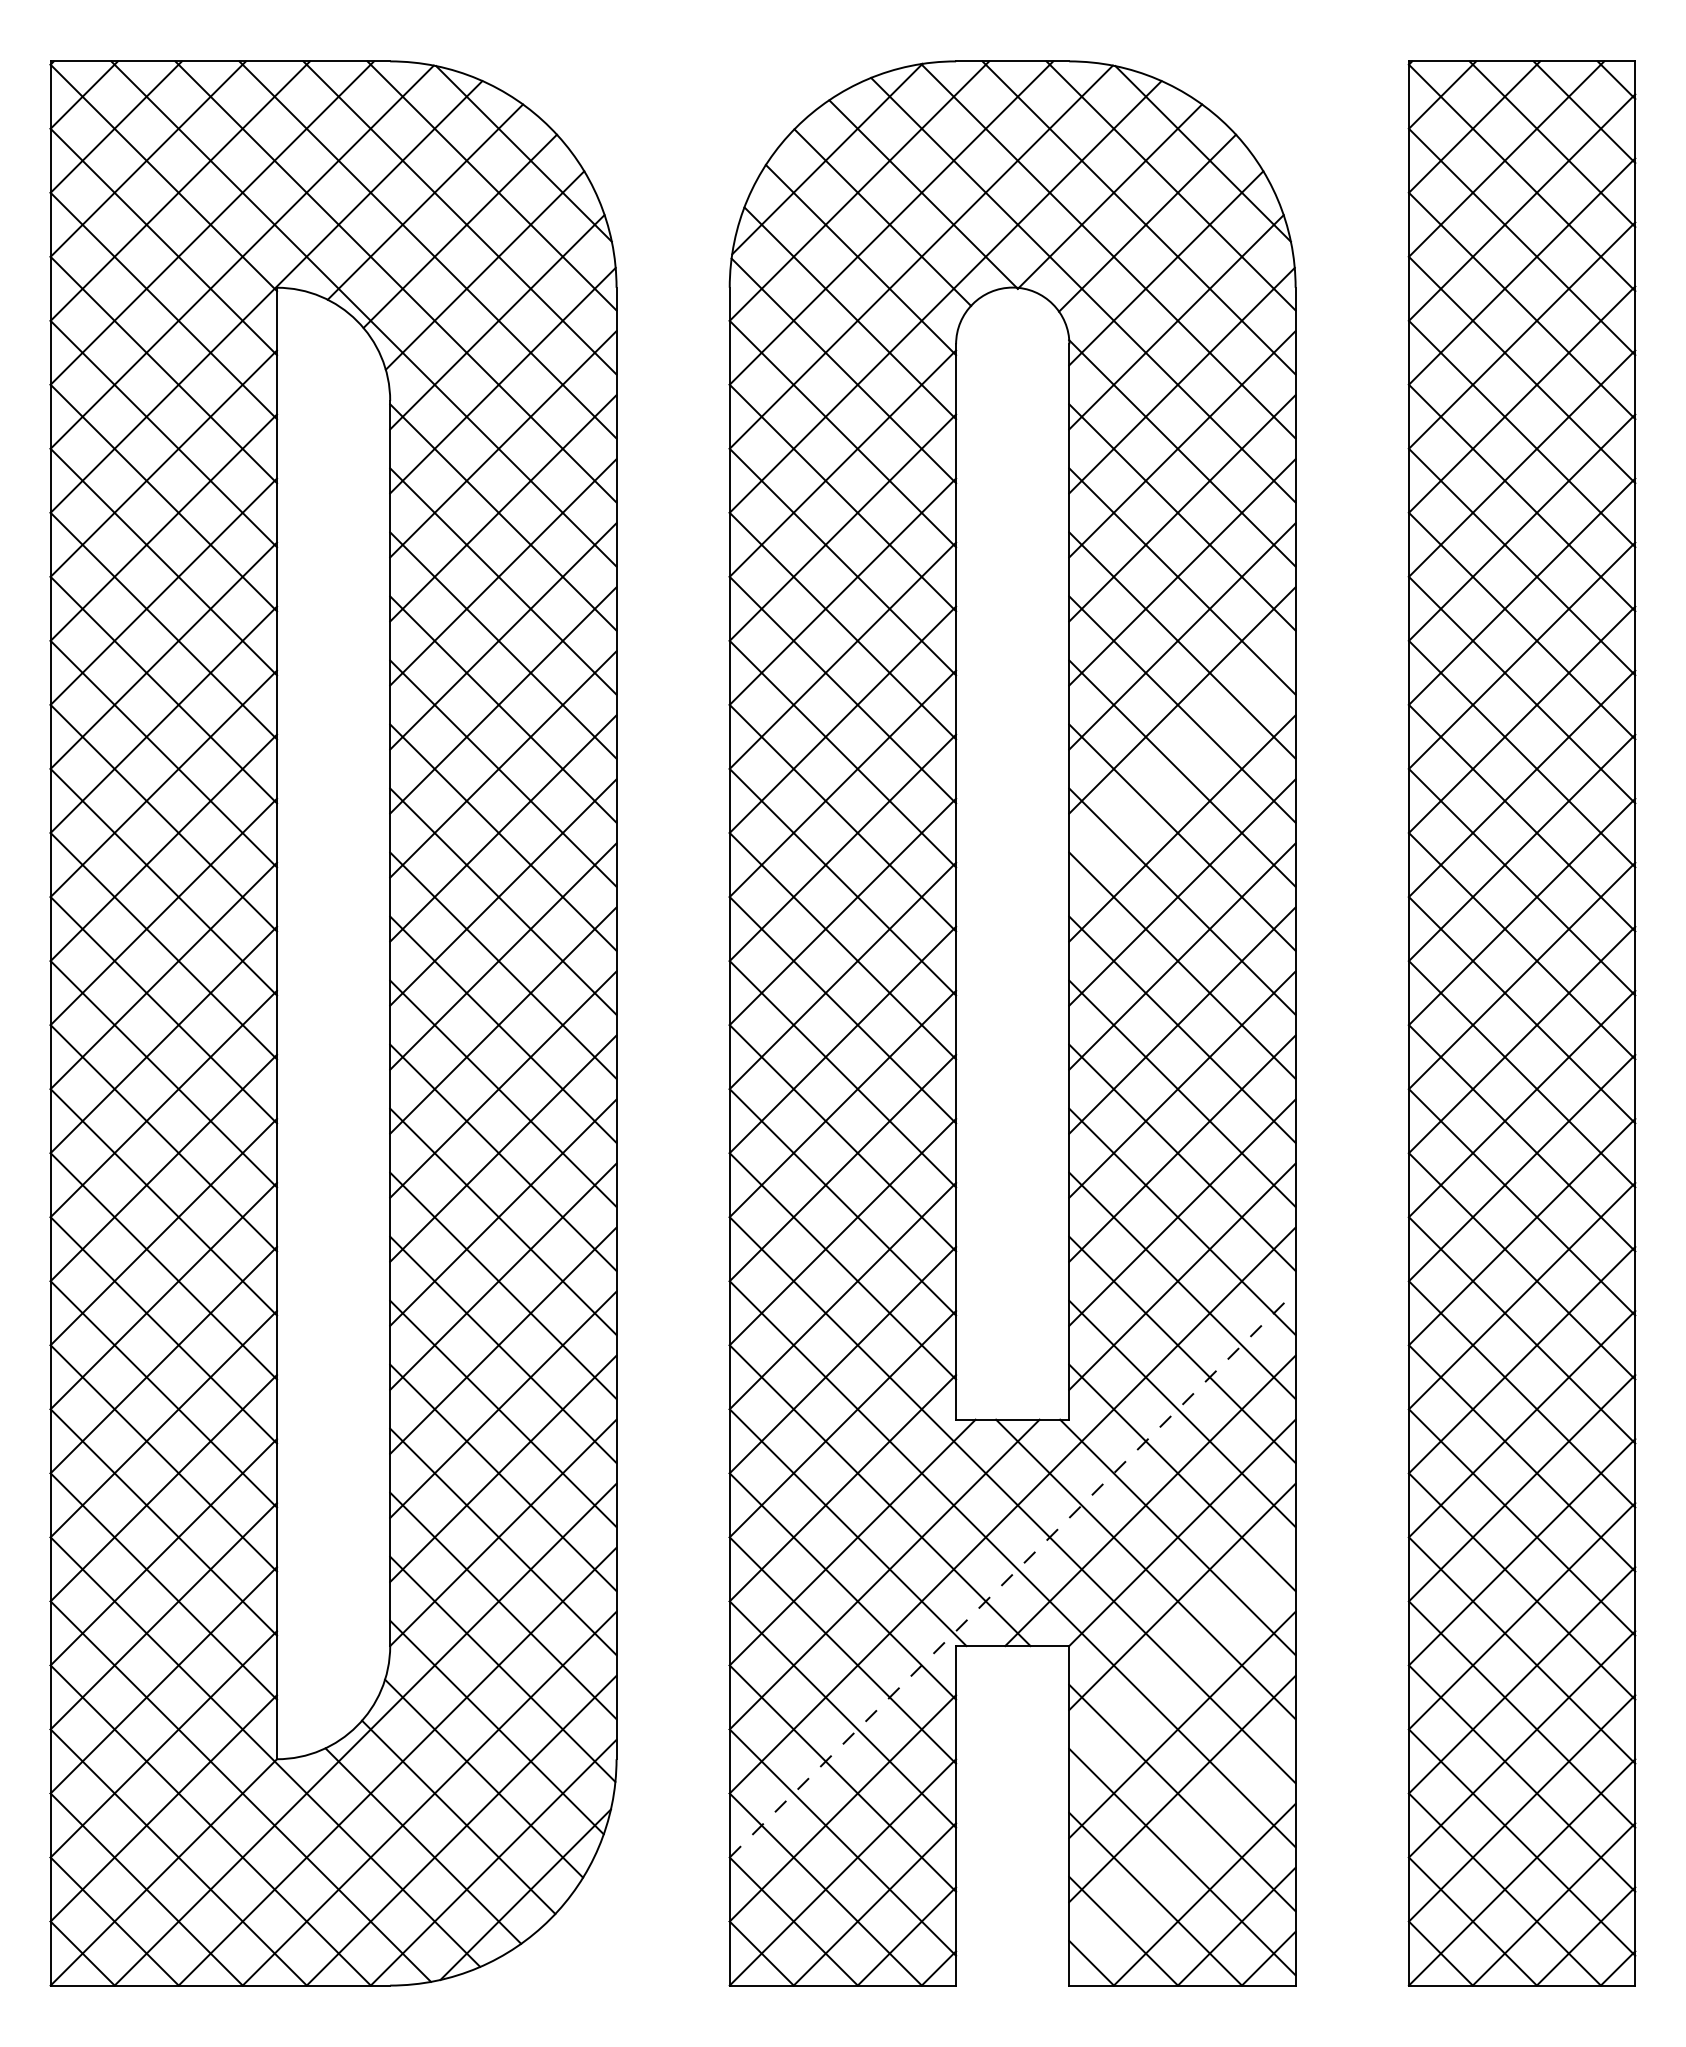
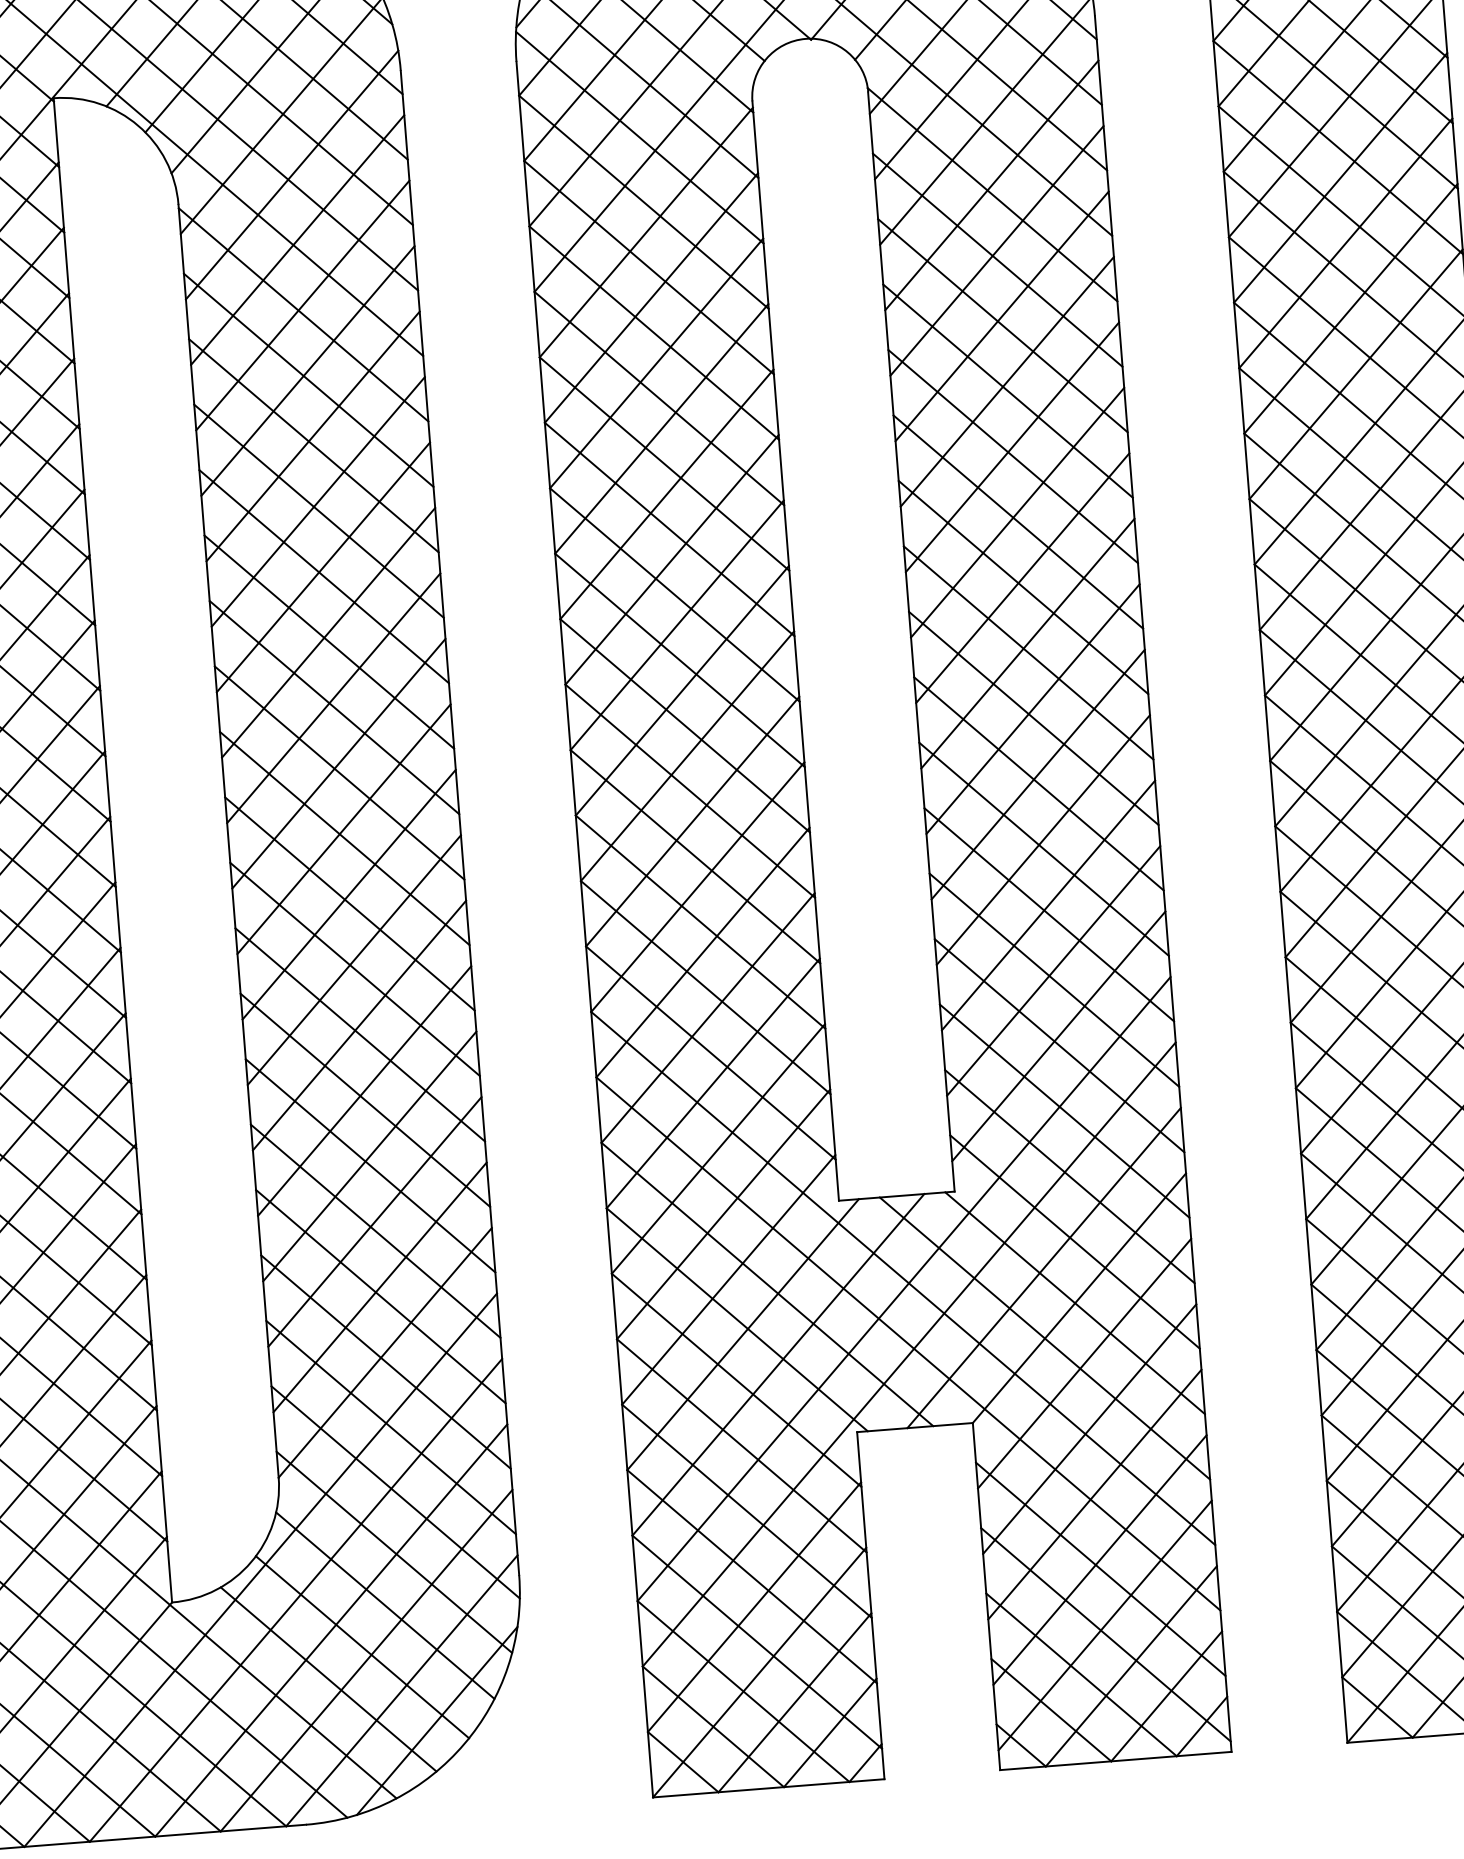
line: (1182, 764) -> (1017, 512), added
line: (1013, 1574) -> (910, 1354), dashed -> solid
line: (1182, 1660) -> (1089, 1428), added
line: (1182, 1852) -> (1105, 1624), added

